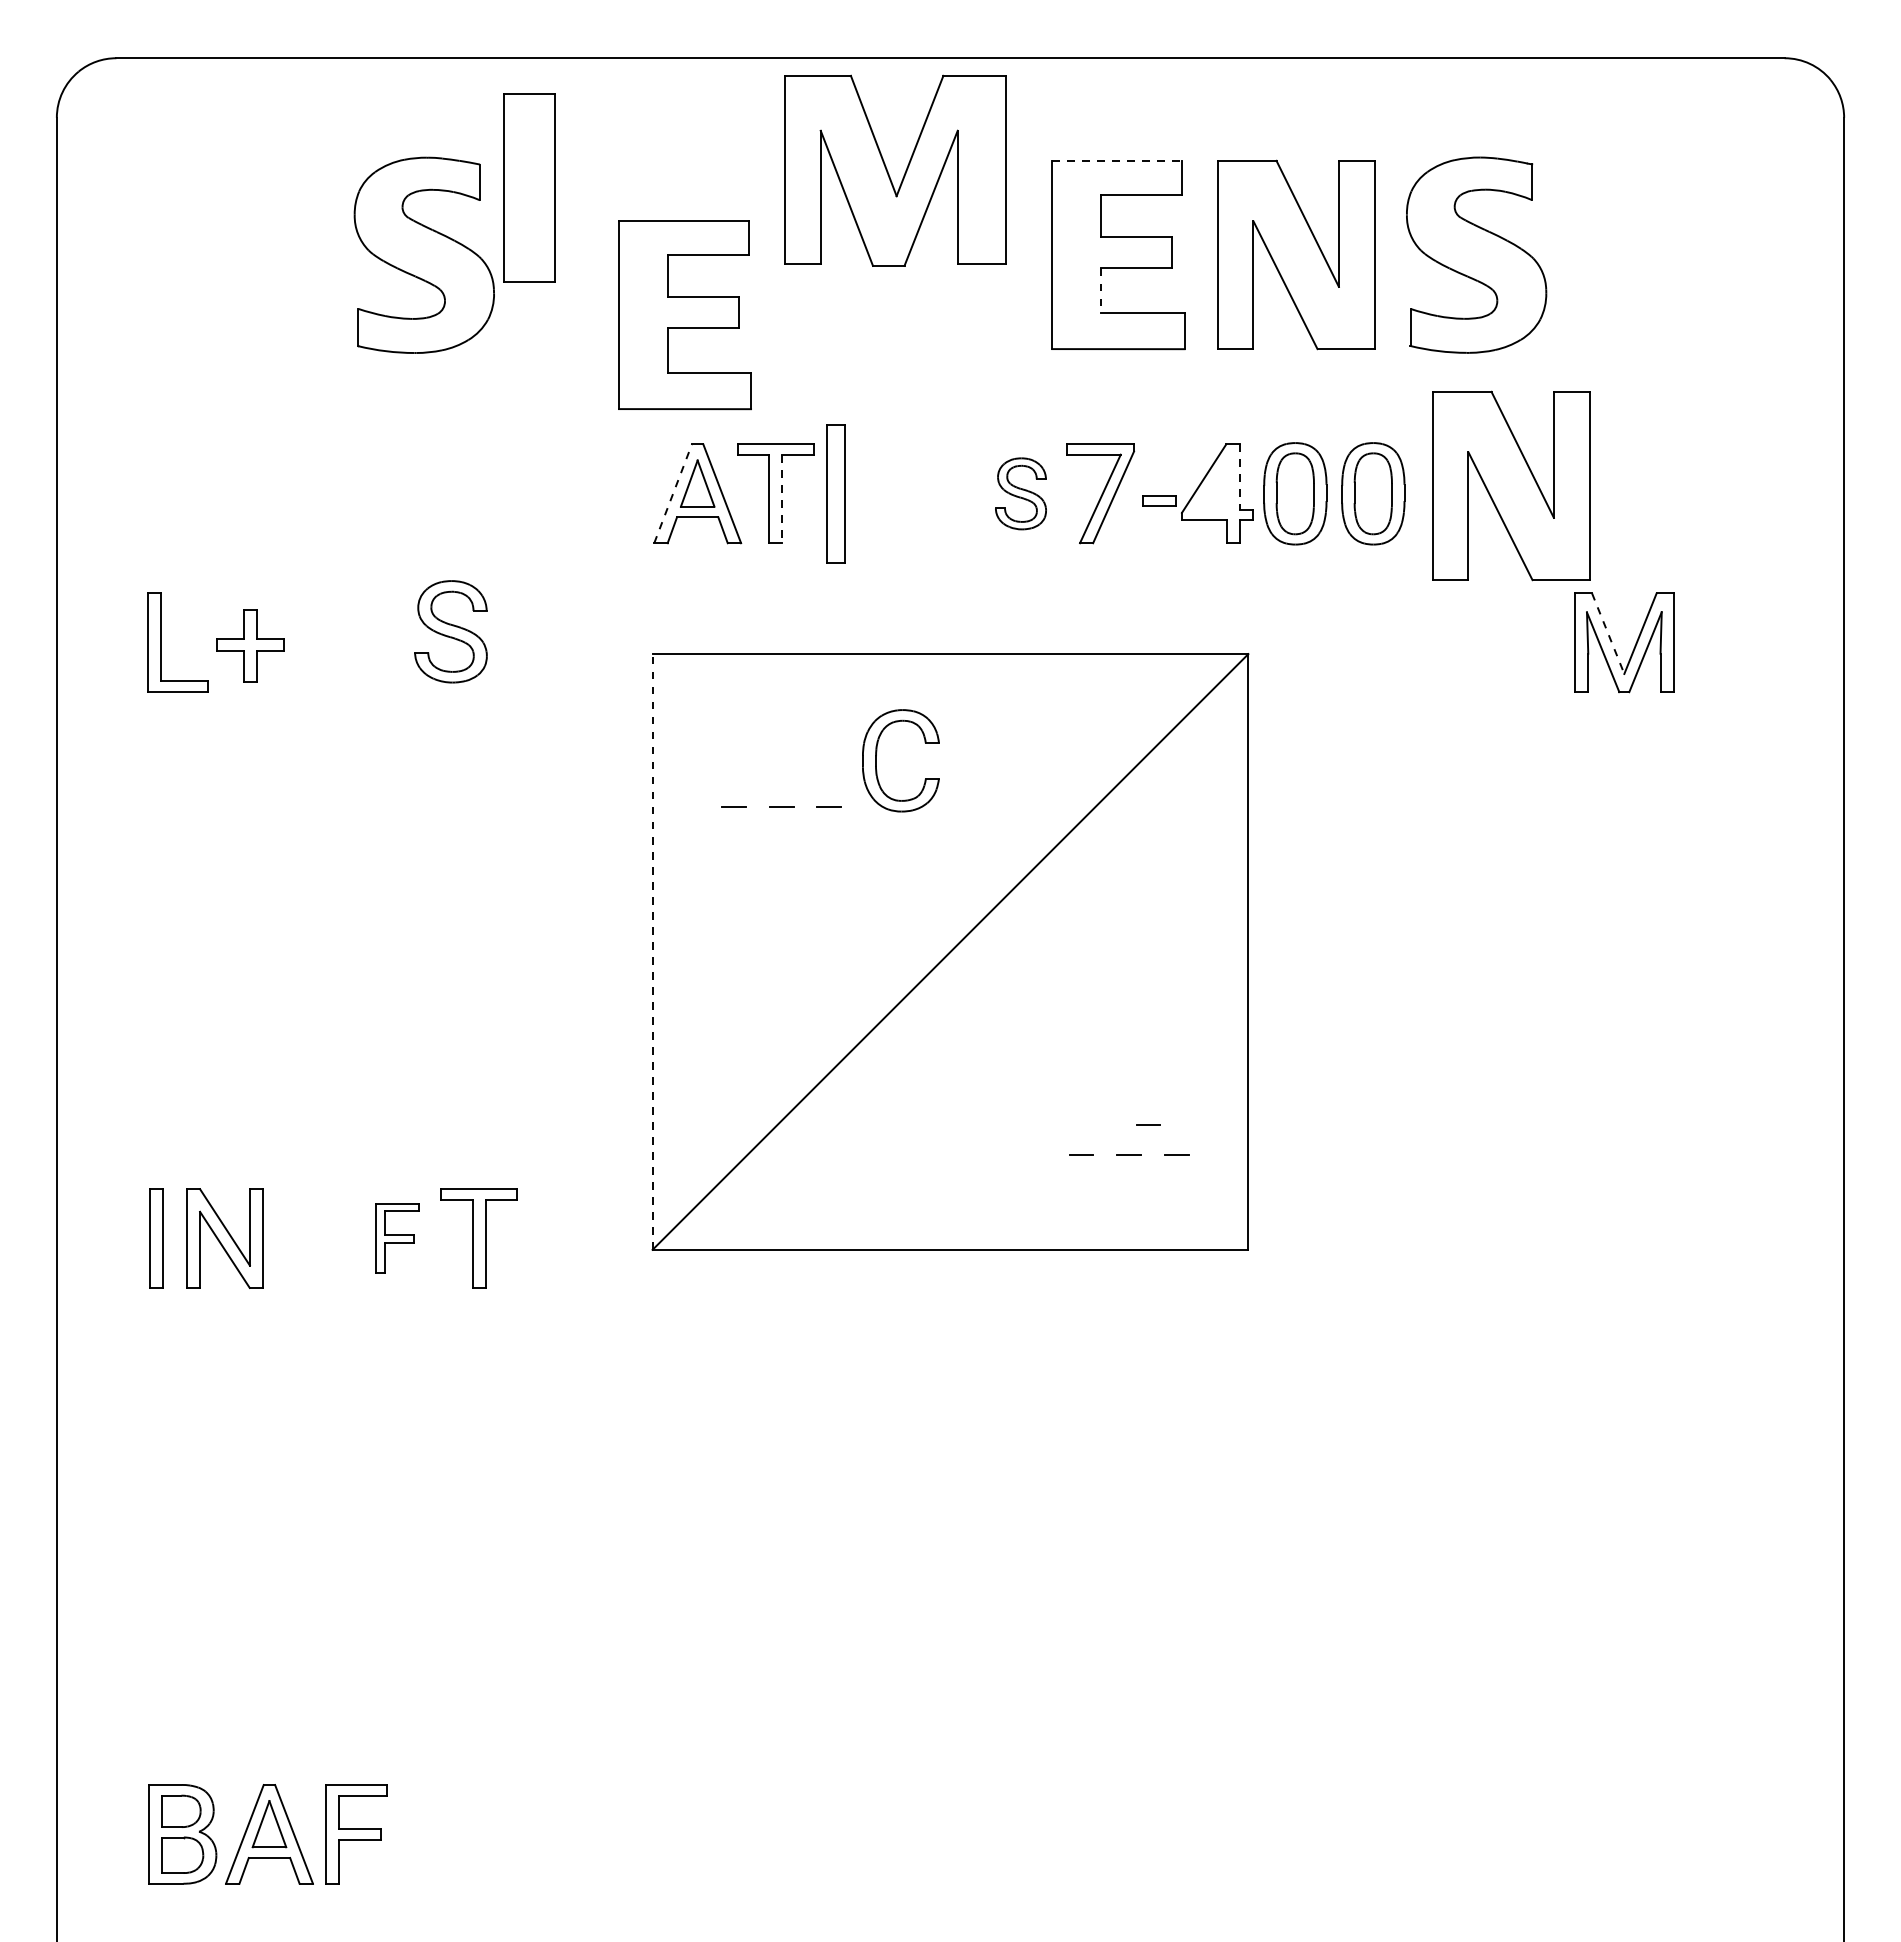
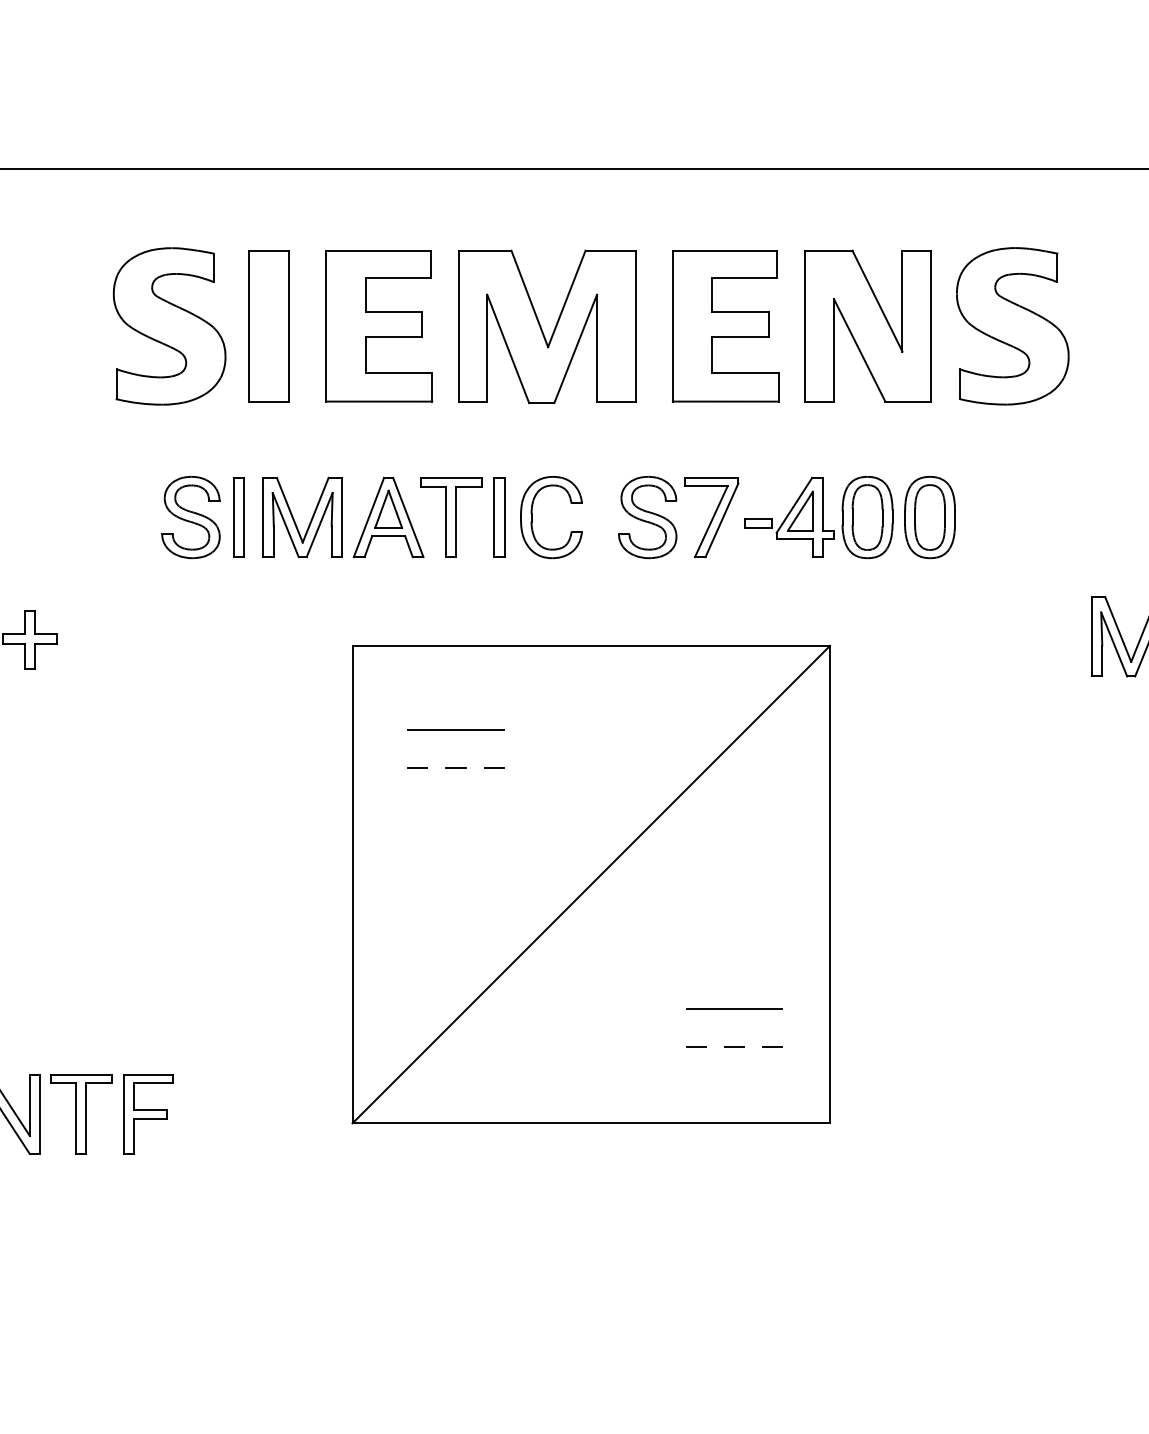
line: (1117, 160) -> (725, 250), dashed -> solid
part: (888, 171) -> (541, 327), moved
part: (529, 187) -> (269, 325), moved
line: (1101, 291) -> (712, 355), dashed -> solid
part: (684, 315) -> (378, 326), moved
line: (1239, 477) -> (822, 504), dashed -> solid
part: (1211, 485) -> (800, 510), added
part: (1511, 485) -> (1040, 510), removed
part: (511, 493) -> (239, 517), added
line: (673, 493) -> (369, 517), dashed -> solid
part: (836, 493) -> (499, 517), size x0.71
part: (1020, 493) -> (647, 517), size x1.43
part: (600, 496) -> (310, 519), added
line: (782, 499) -> (456, 522), dashed -> solid
part: (450, 631) -> (190, 517), moved
line: (1608, 634) -> (1118, 630), dashed -> solid
line: (781, 759) -> (455, 730), added
part: (876, 760) -> (531, 517), moved
line: (652, 951) -> (352, 884), dashed -> solid
line: (1128, 1106) -> (733, 1008), added
line: (1148, 1124) -> (749, 1022), removed
part: (397, 1238) -> (148, 1114), size x1.43
part: (478, 1238) -> (80, 1114), moved

